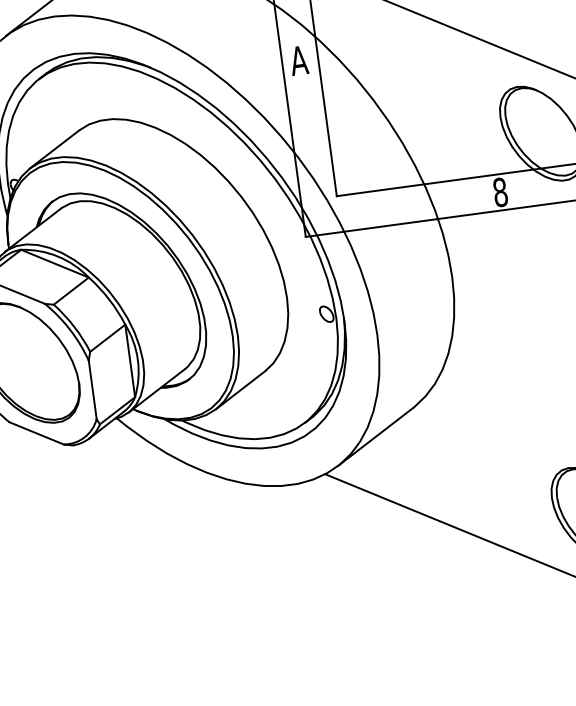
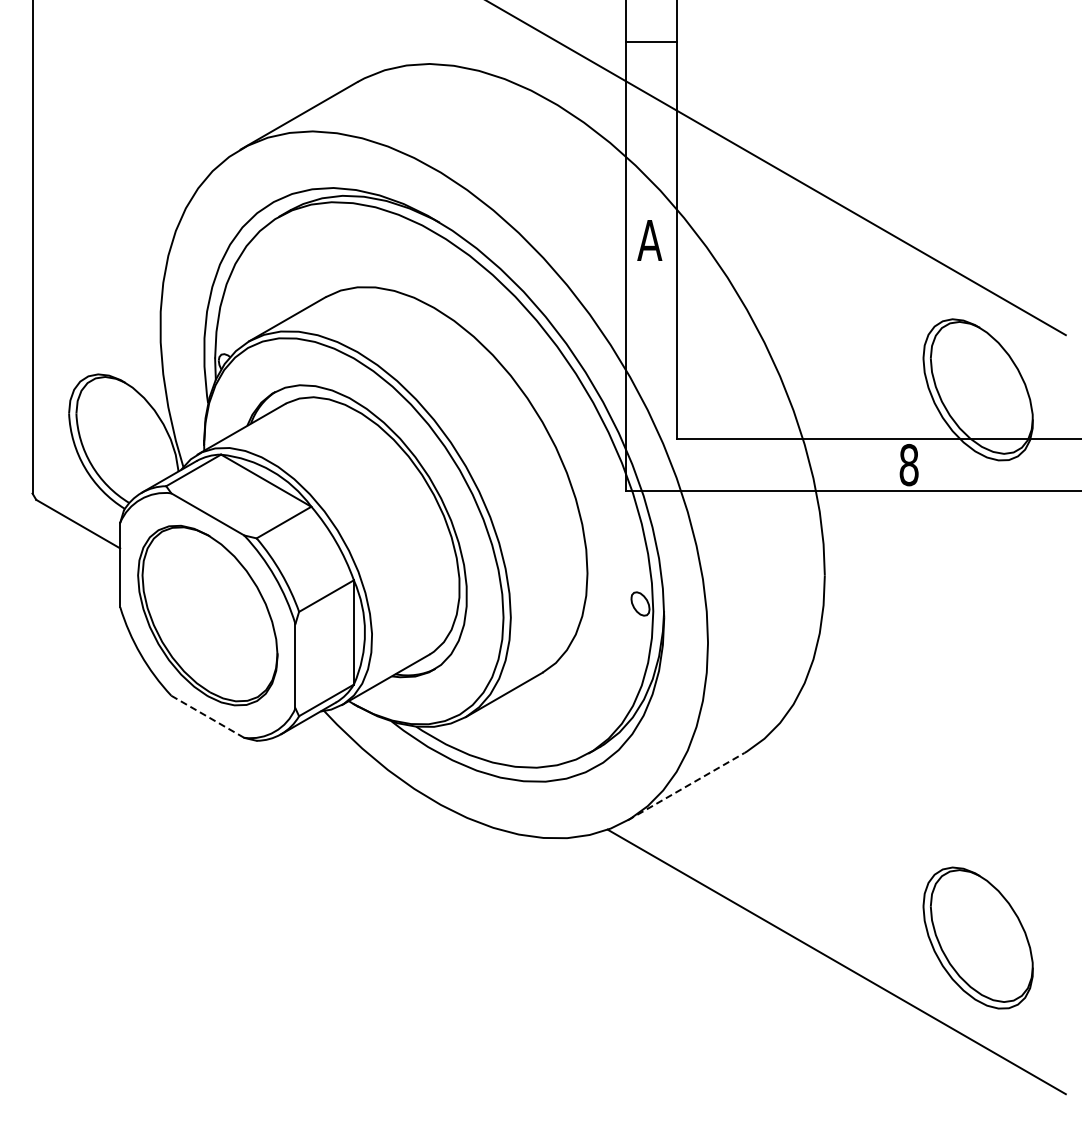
line: (37, 433) -> (208, 717), solid -> dashed
line: (375, 436) -> (686, 786), solid -> dashed

